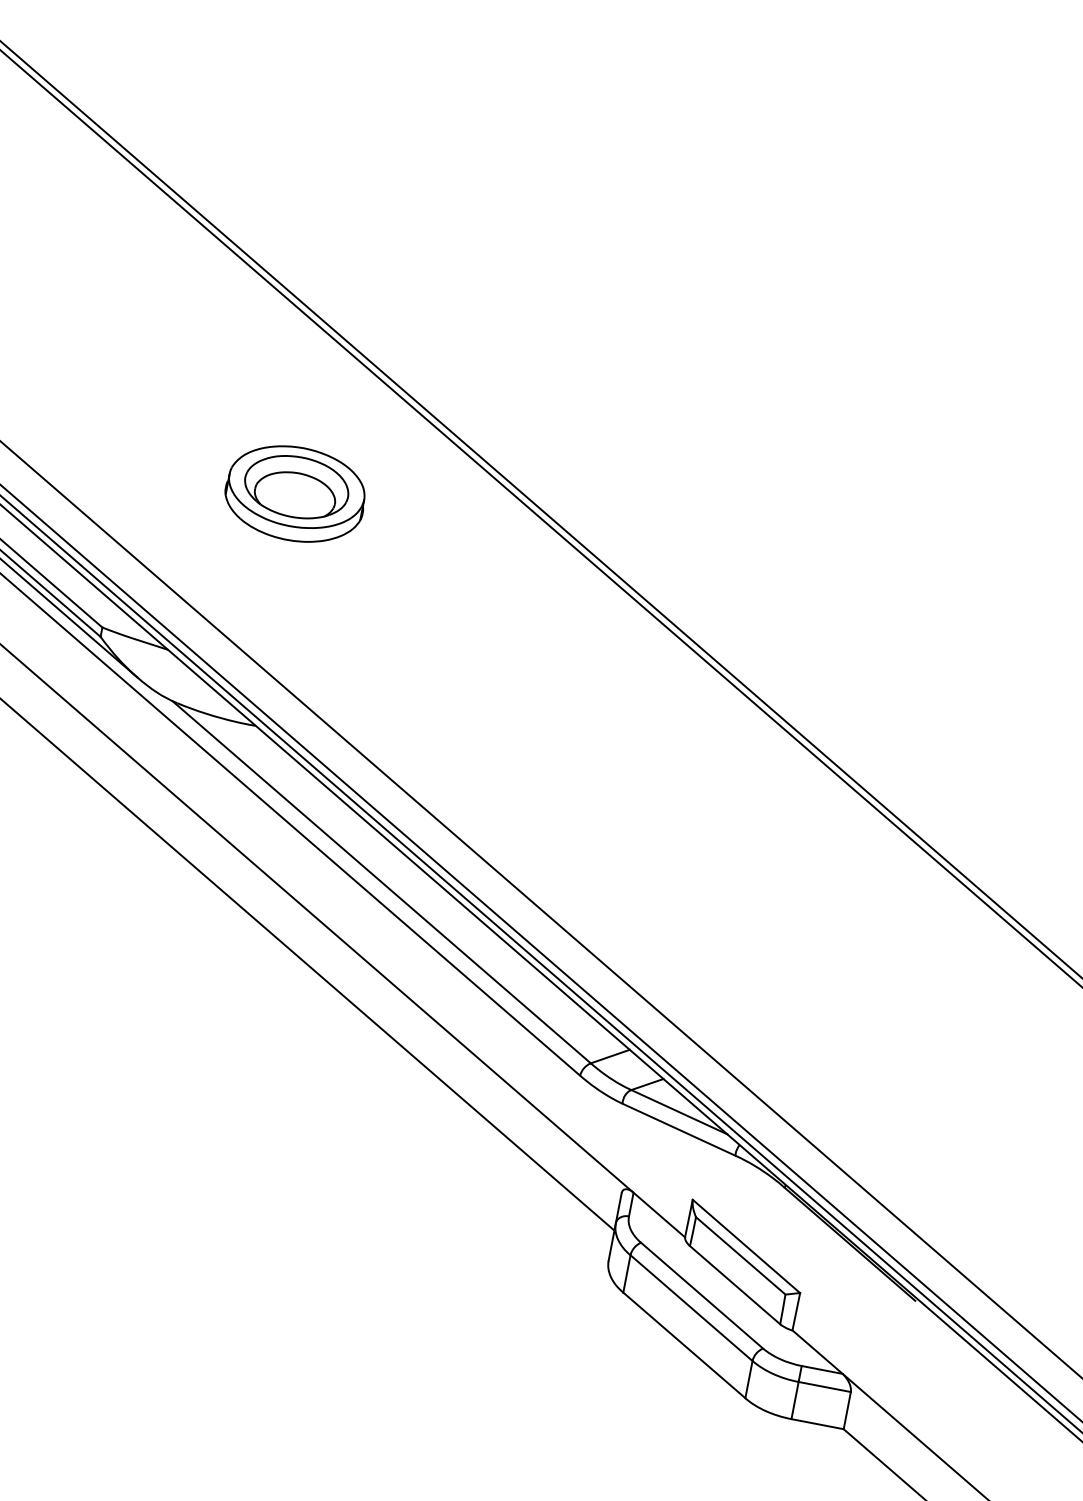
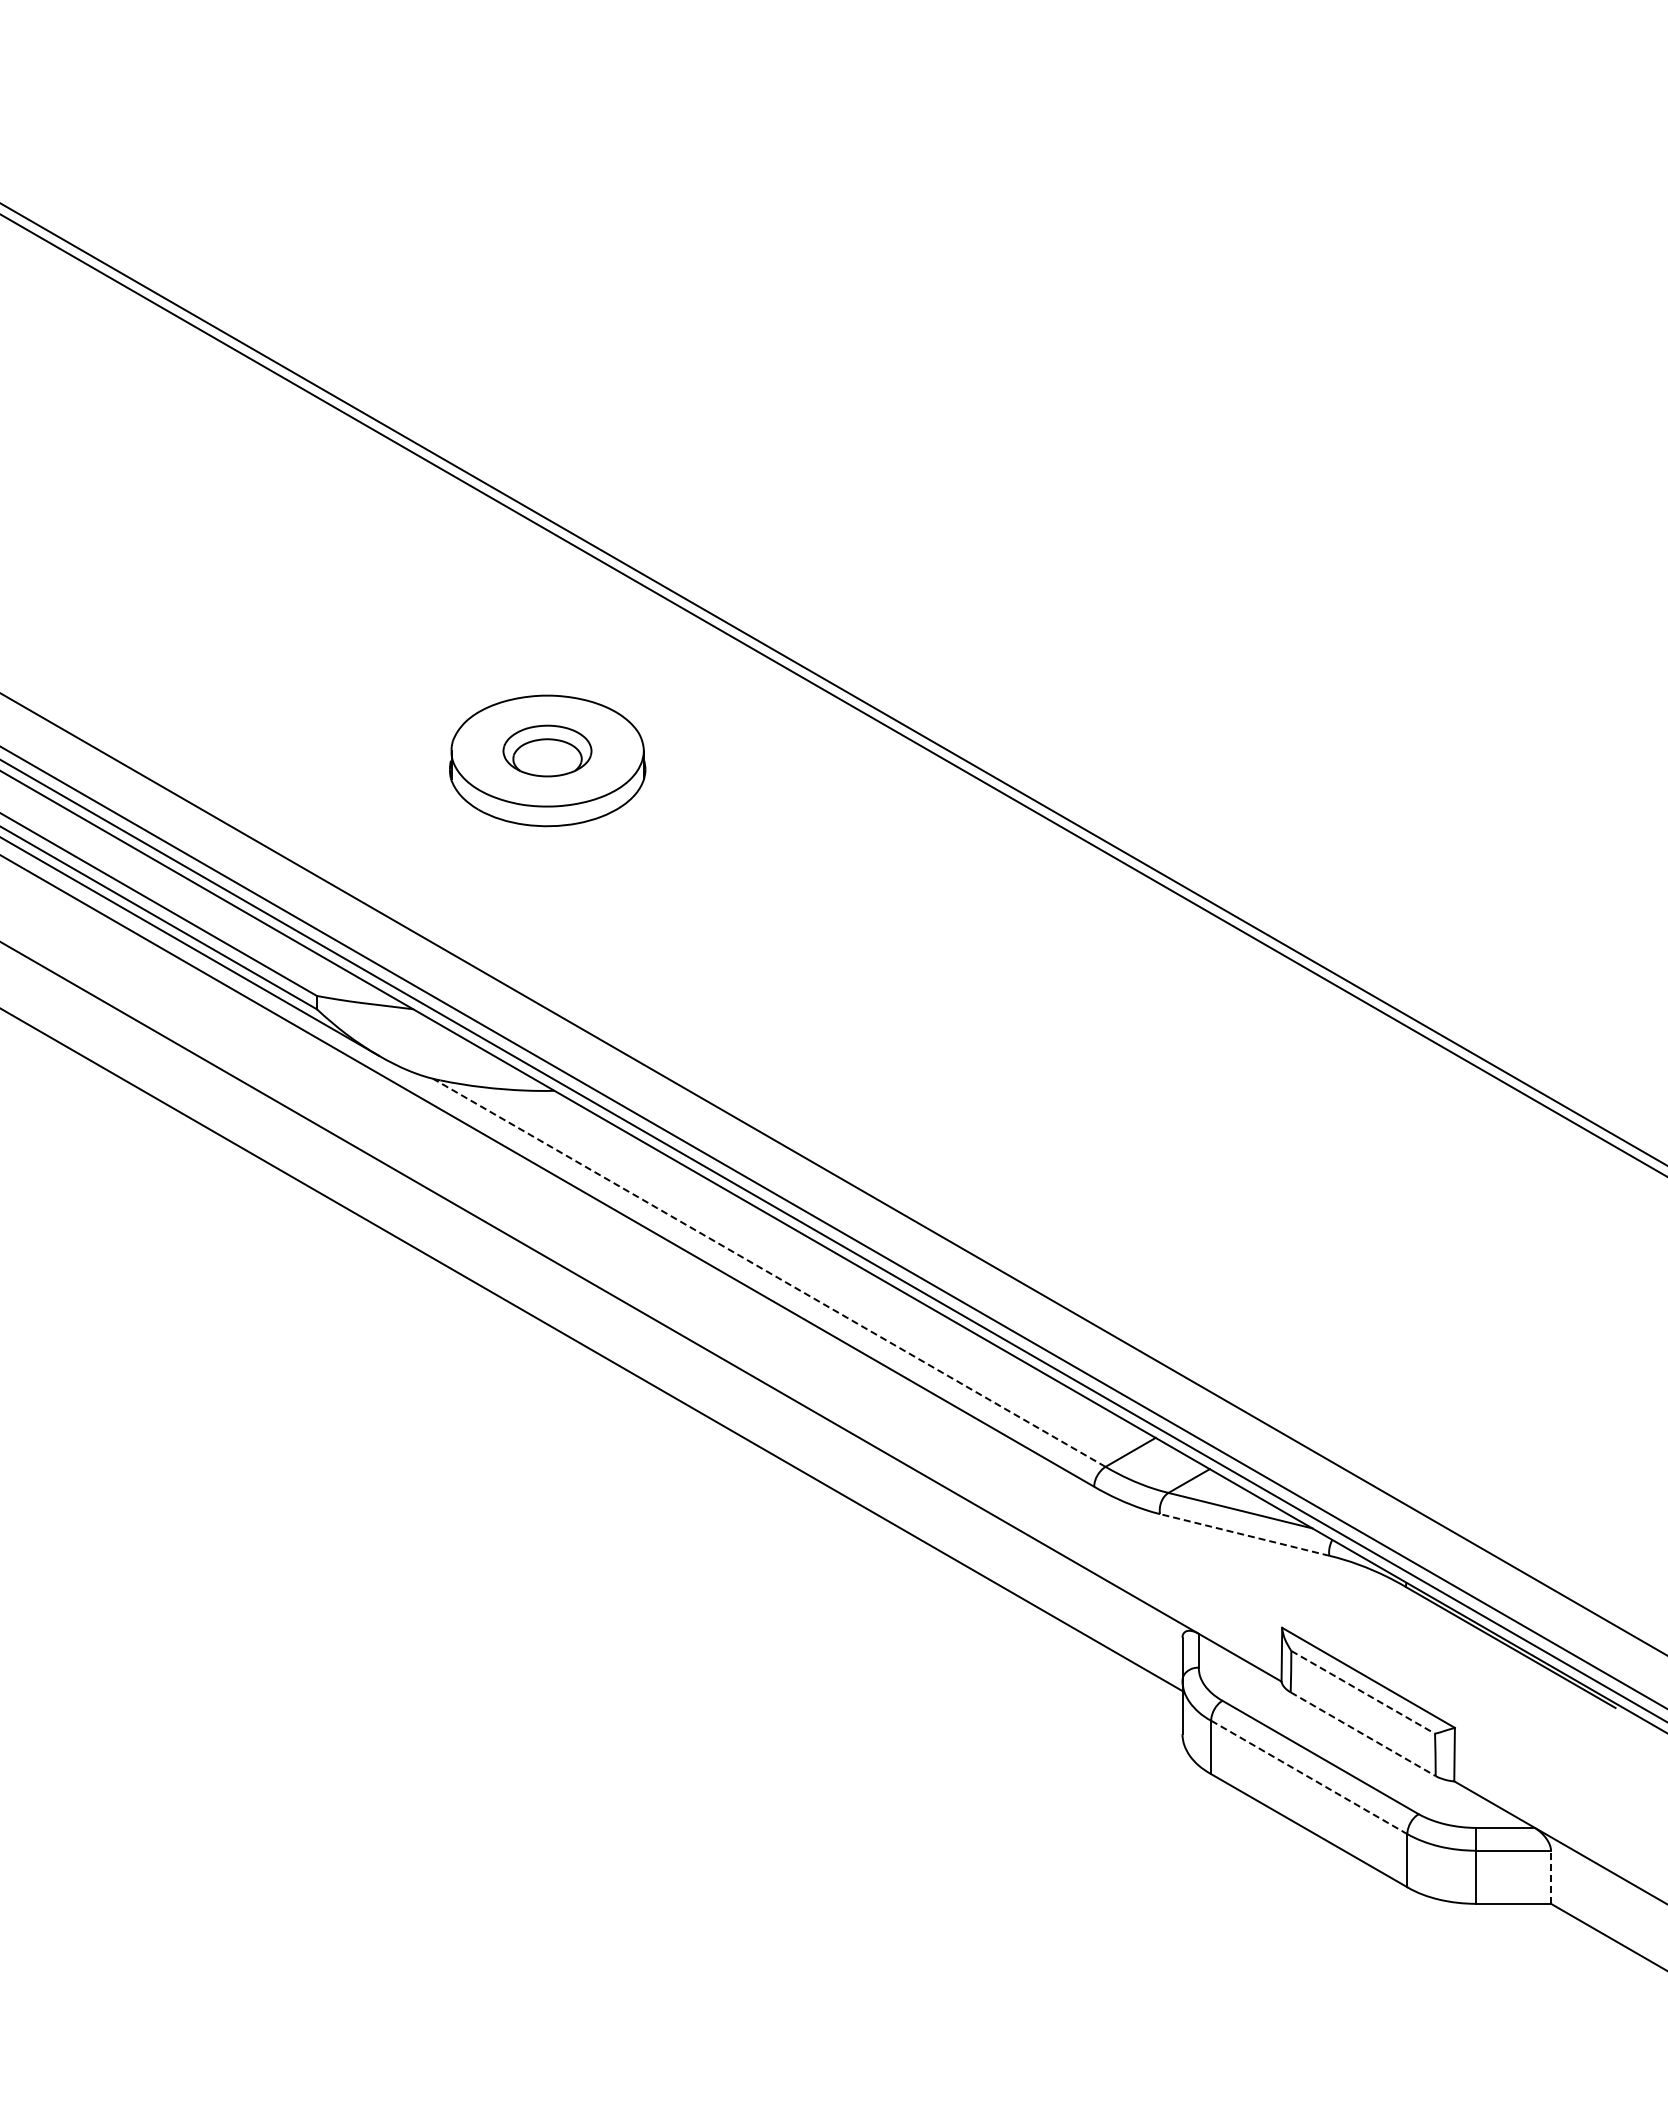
part: (296, 486) -> (547, 750), size x0.6
line: (381, 881) -> (768, 1272), solid -> dashed
line: (678, 1129) -> (1244, 1534), solid -> dashed
line: (740, 1256) -> (1363, 1692), solid -> dashed
line: (735, 1285) -> (1363, 1734), solid -> dashed
line: (691, 1308) -> (1309, 1777), solid -> dashed
line: (847, 1410) -> (1551, 1877), solid -> dashed

